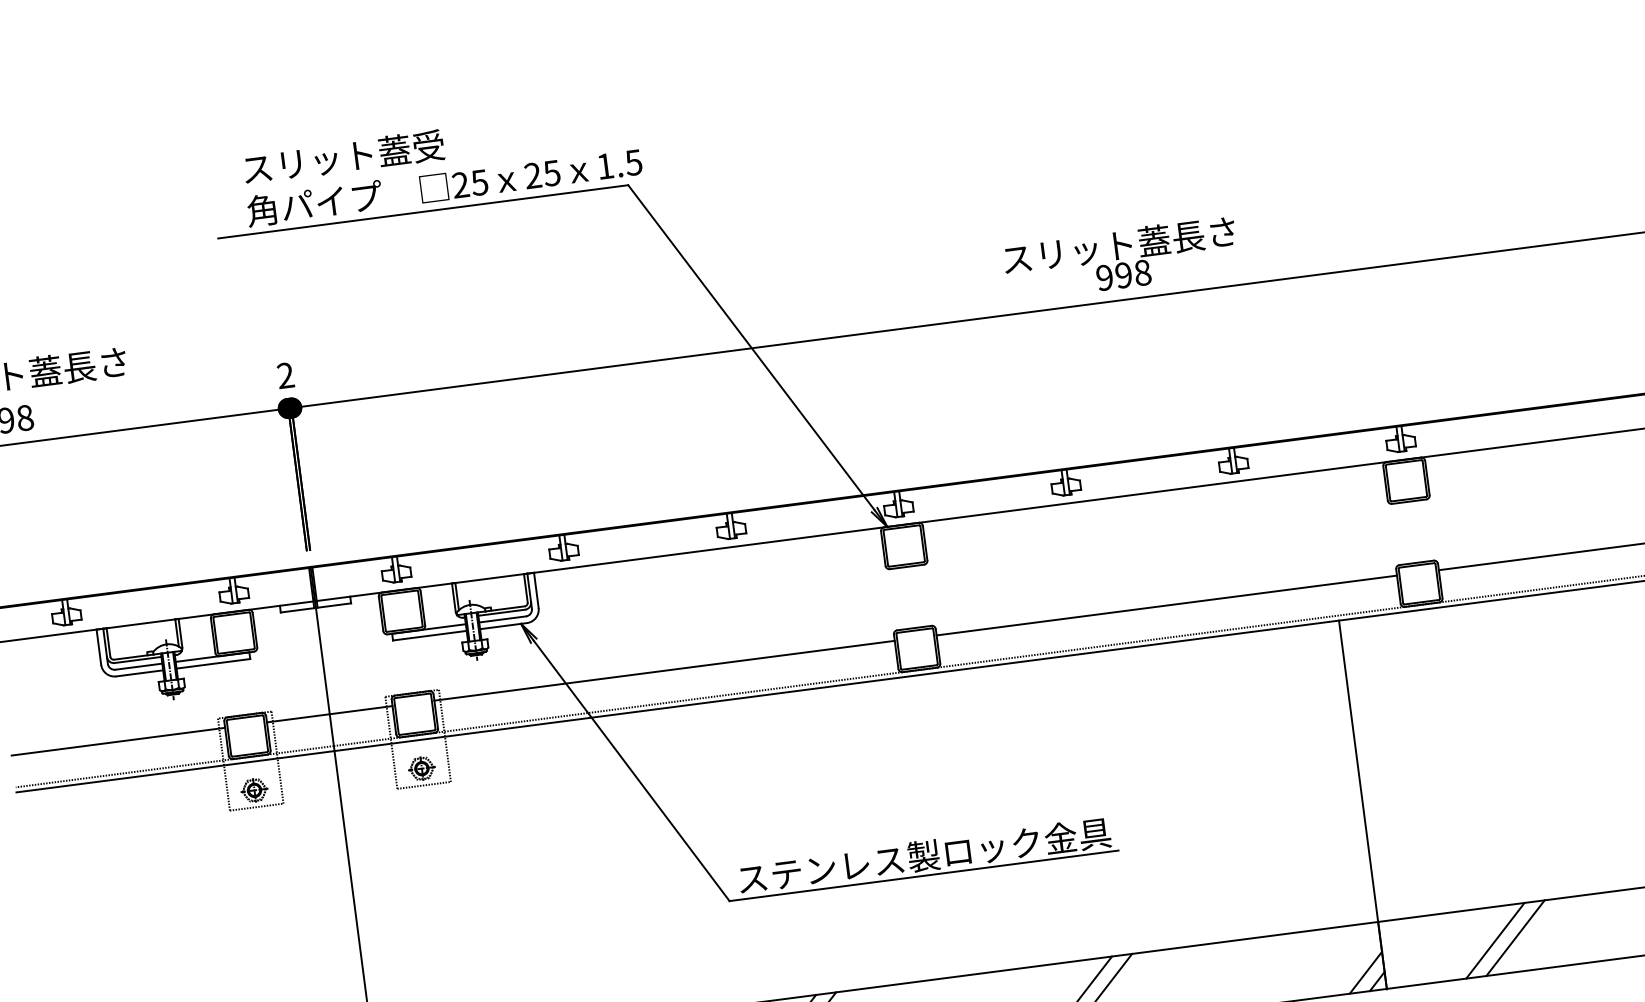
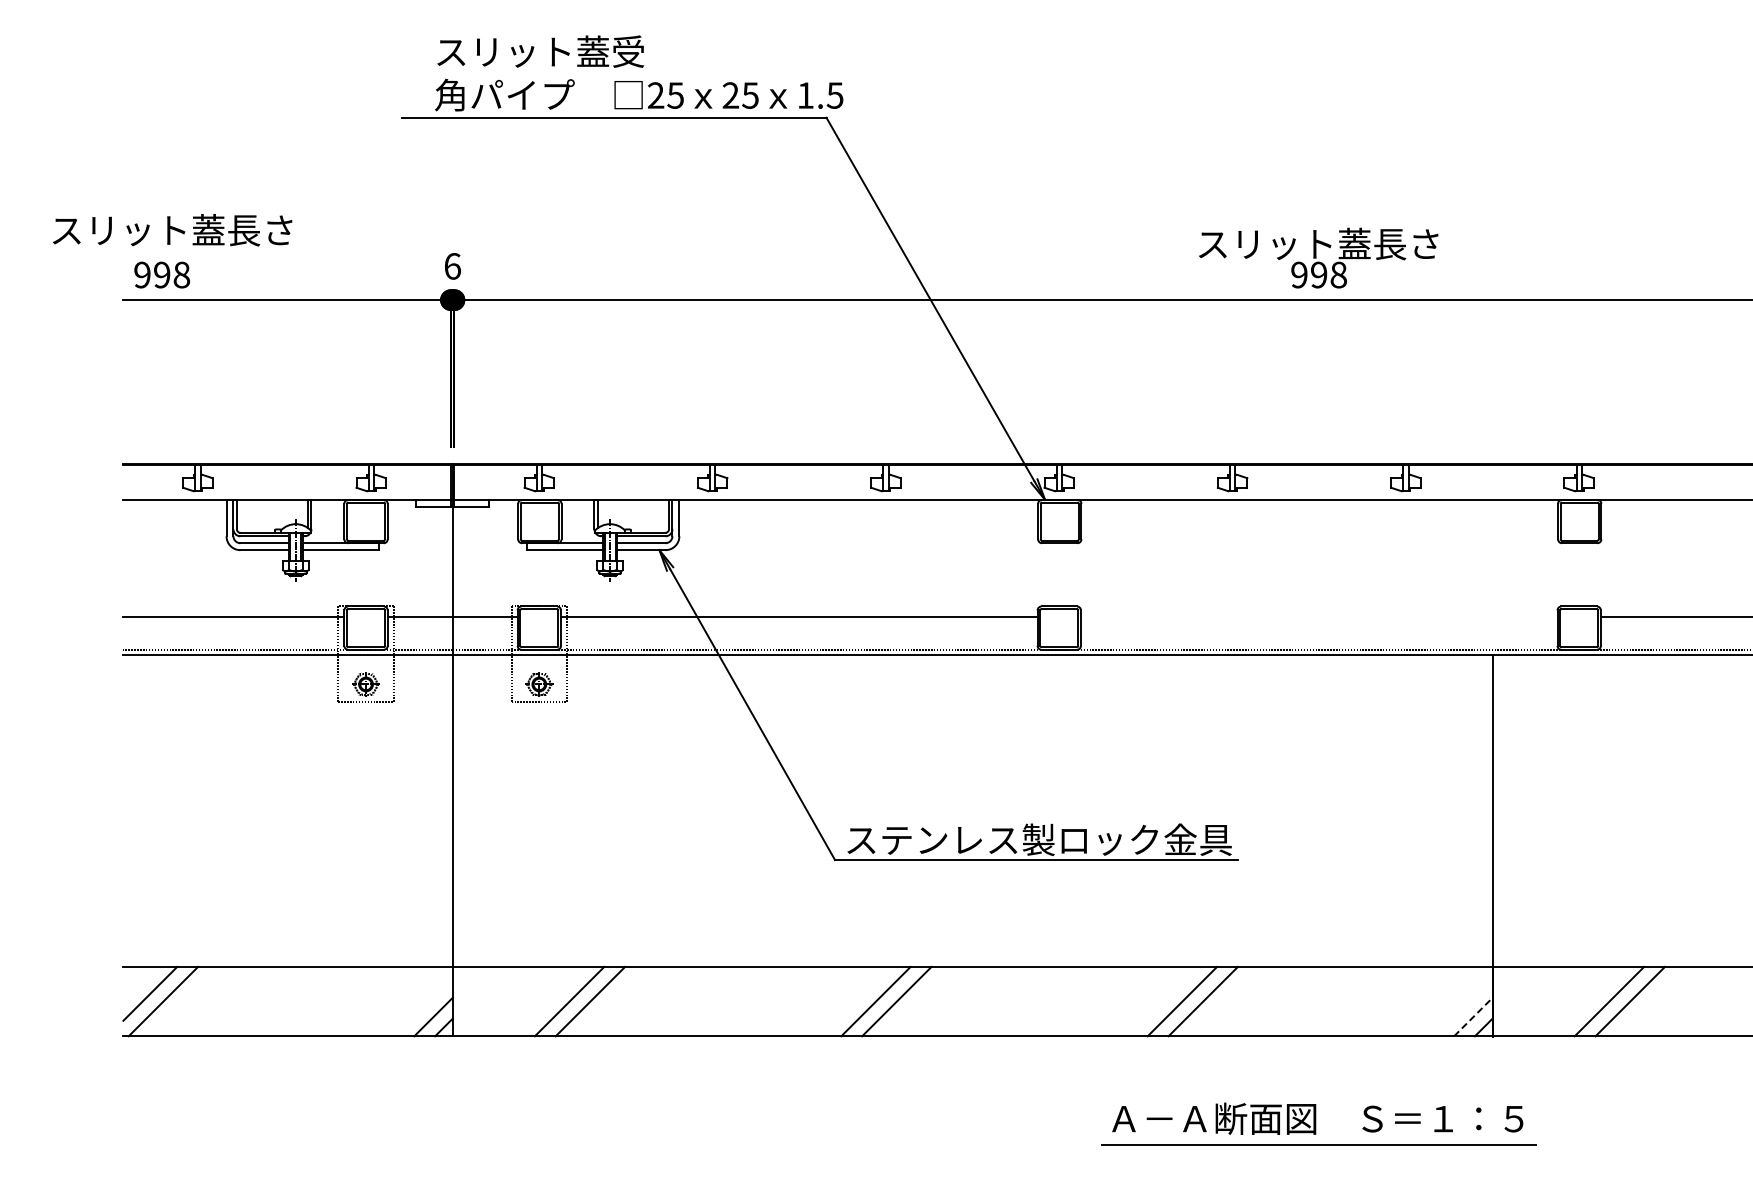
text: (285, 375) -> (452, 266), 2 -> 6
line: (1166, 605) -> (1318, 616), removed
line: (1365, 972) -> (1473, 1016), solid -> dashed

